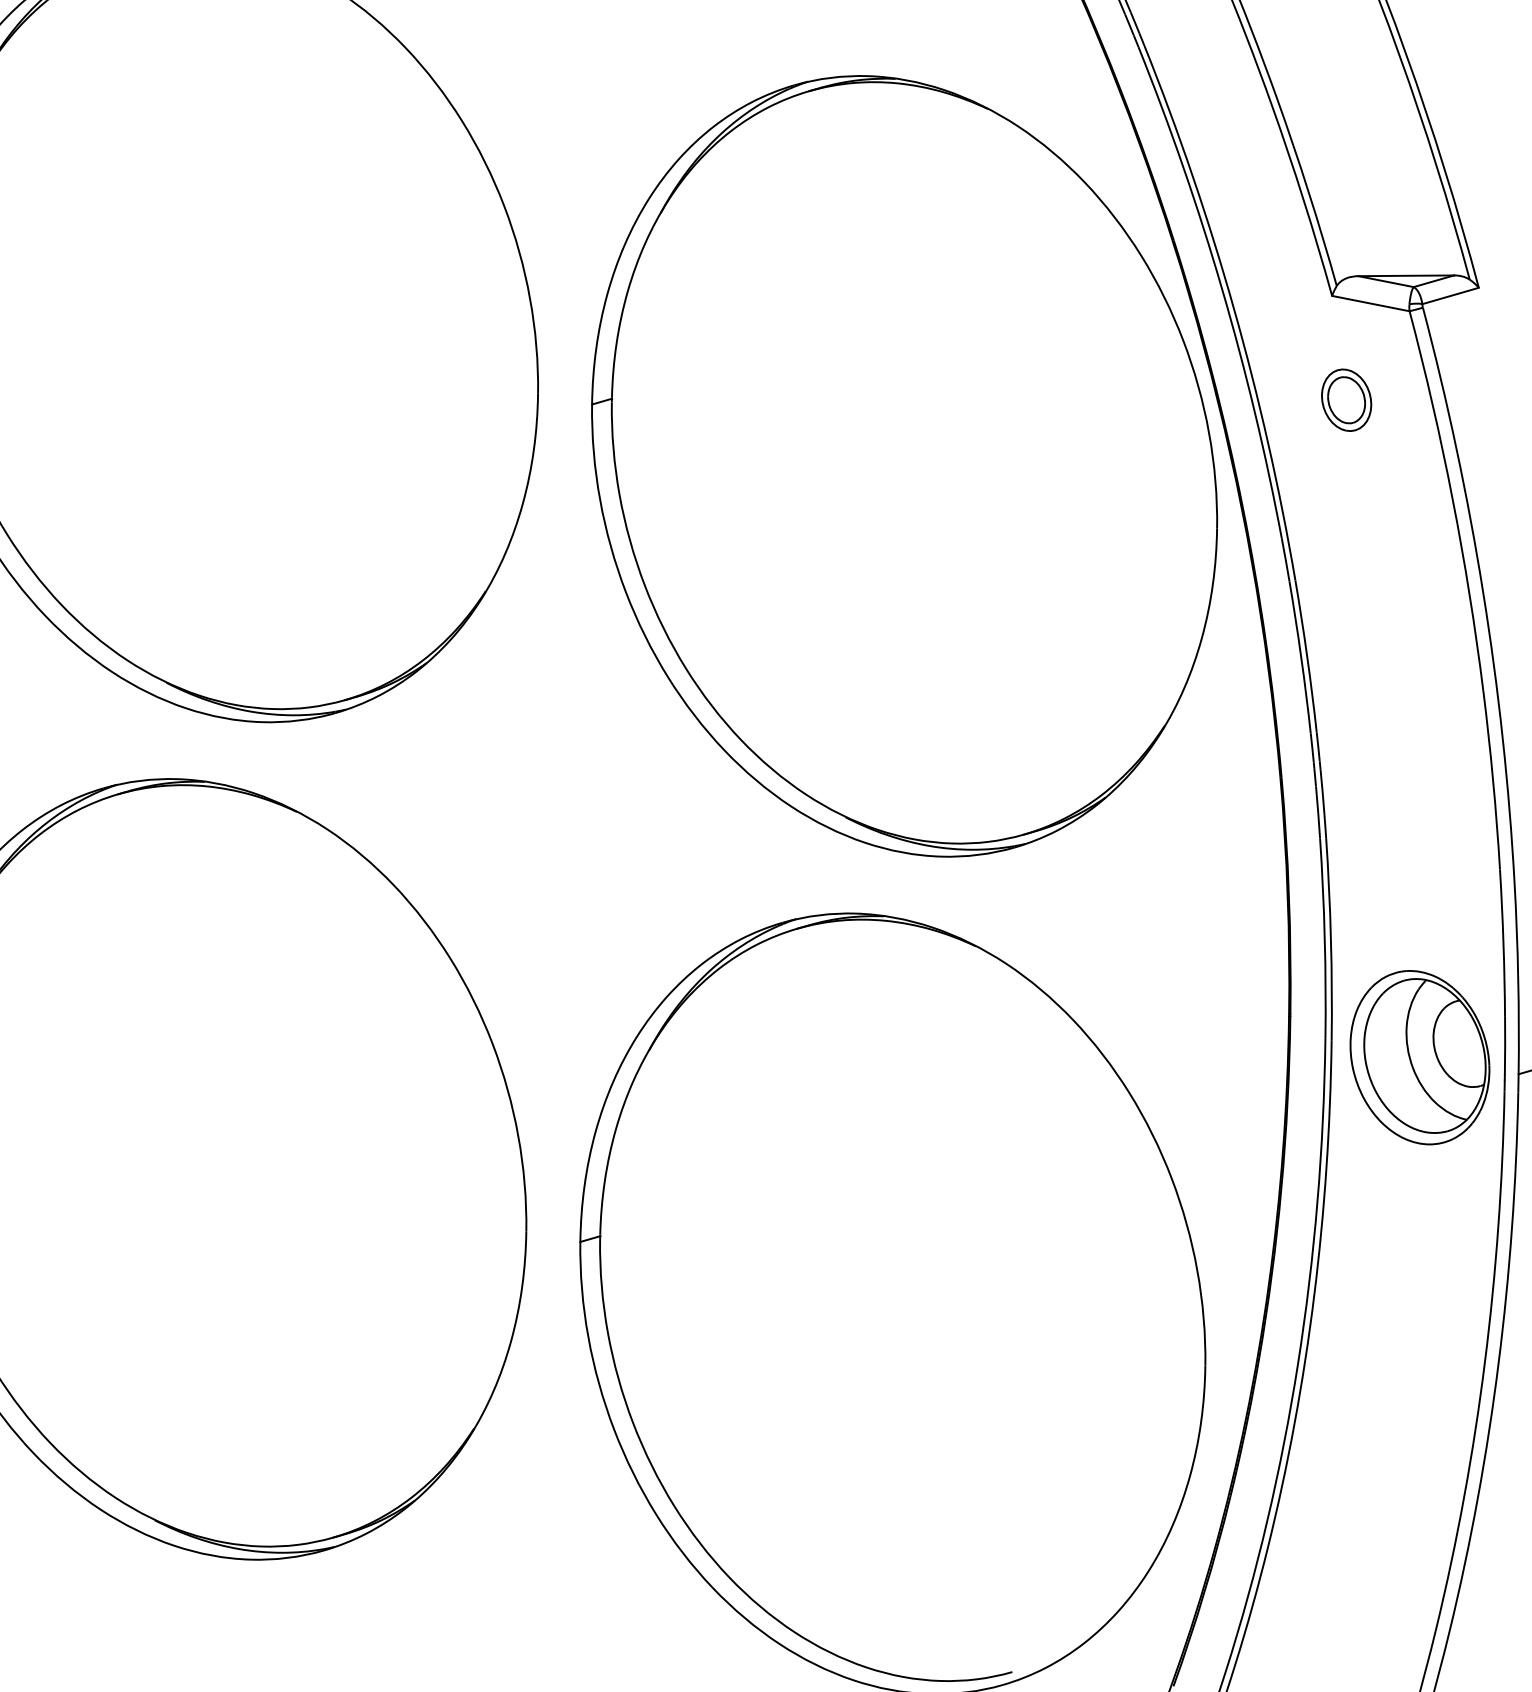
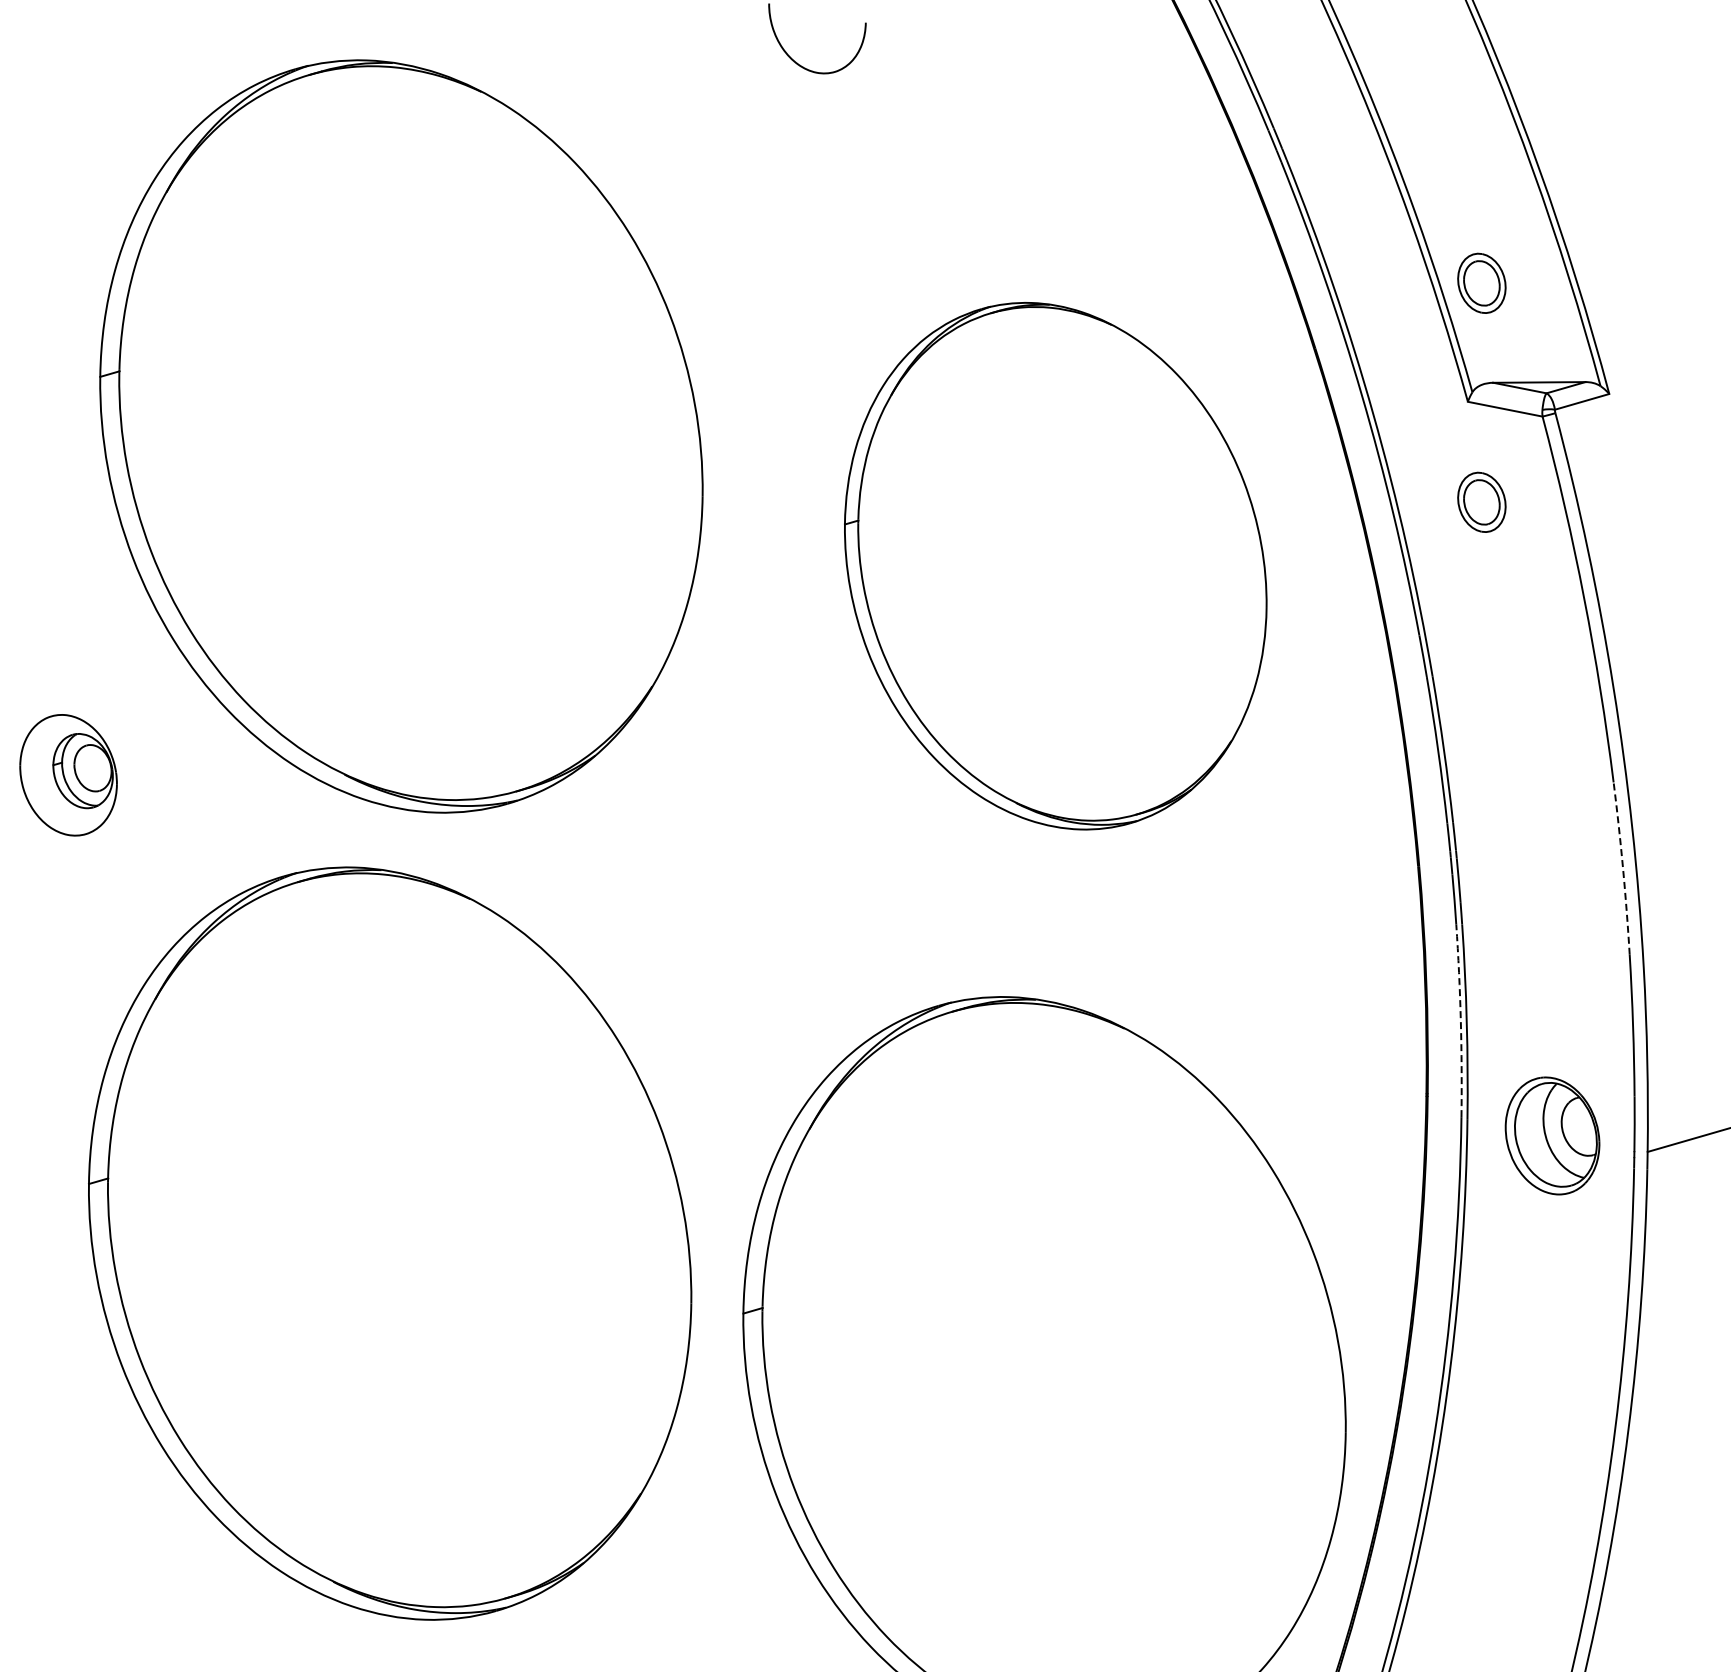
part: (1346, 172) -> (1481, 282), added
part: (904, 466) -> (1055, 566), size x0.7
arc: (1493, 780) -> (1623, 868), solid -> dashed
arc: (1324, 937) -> (1460, 1020), solid -> dashed
part: (1419, 1057) -> (1552, 1135), size x0.7

